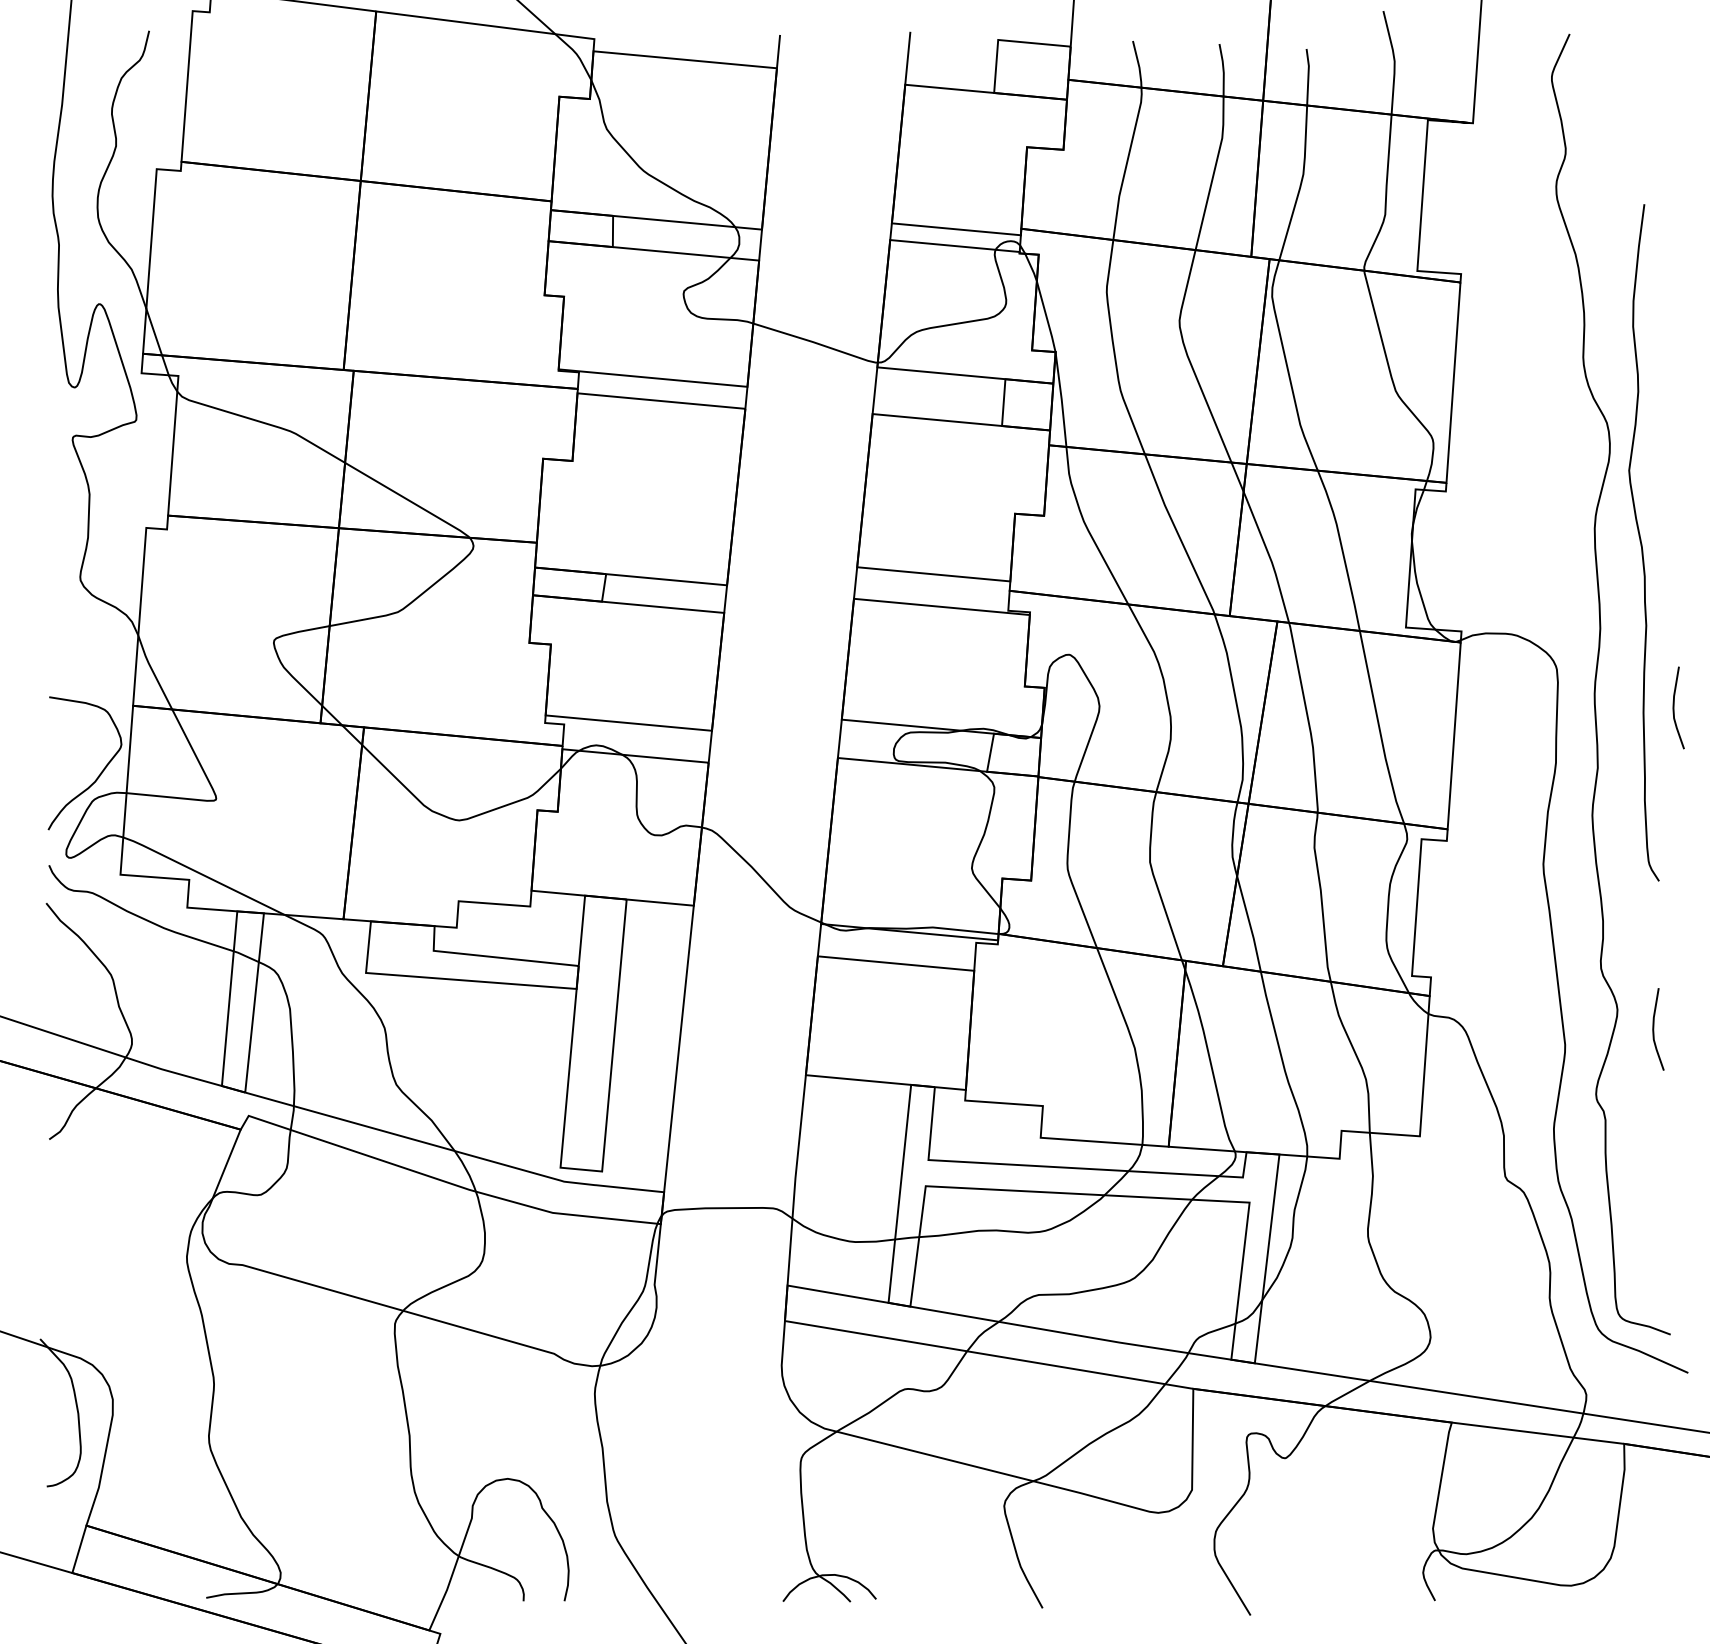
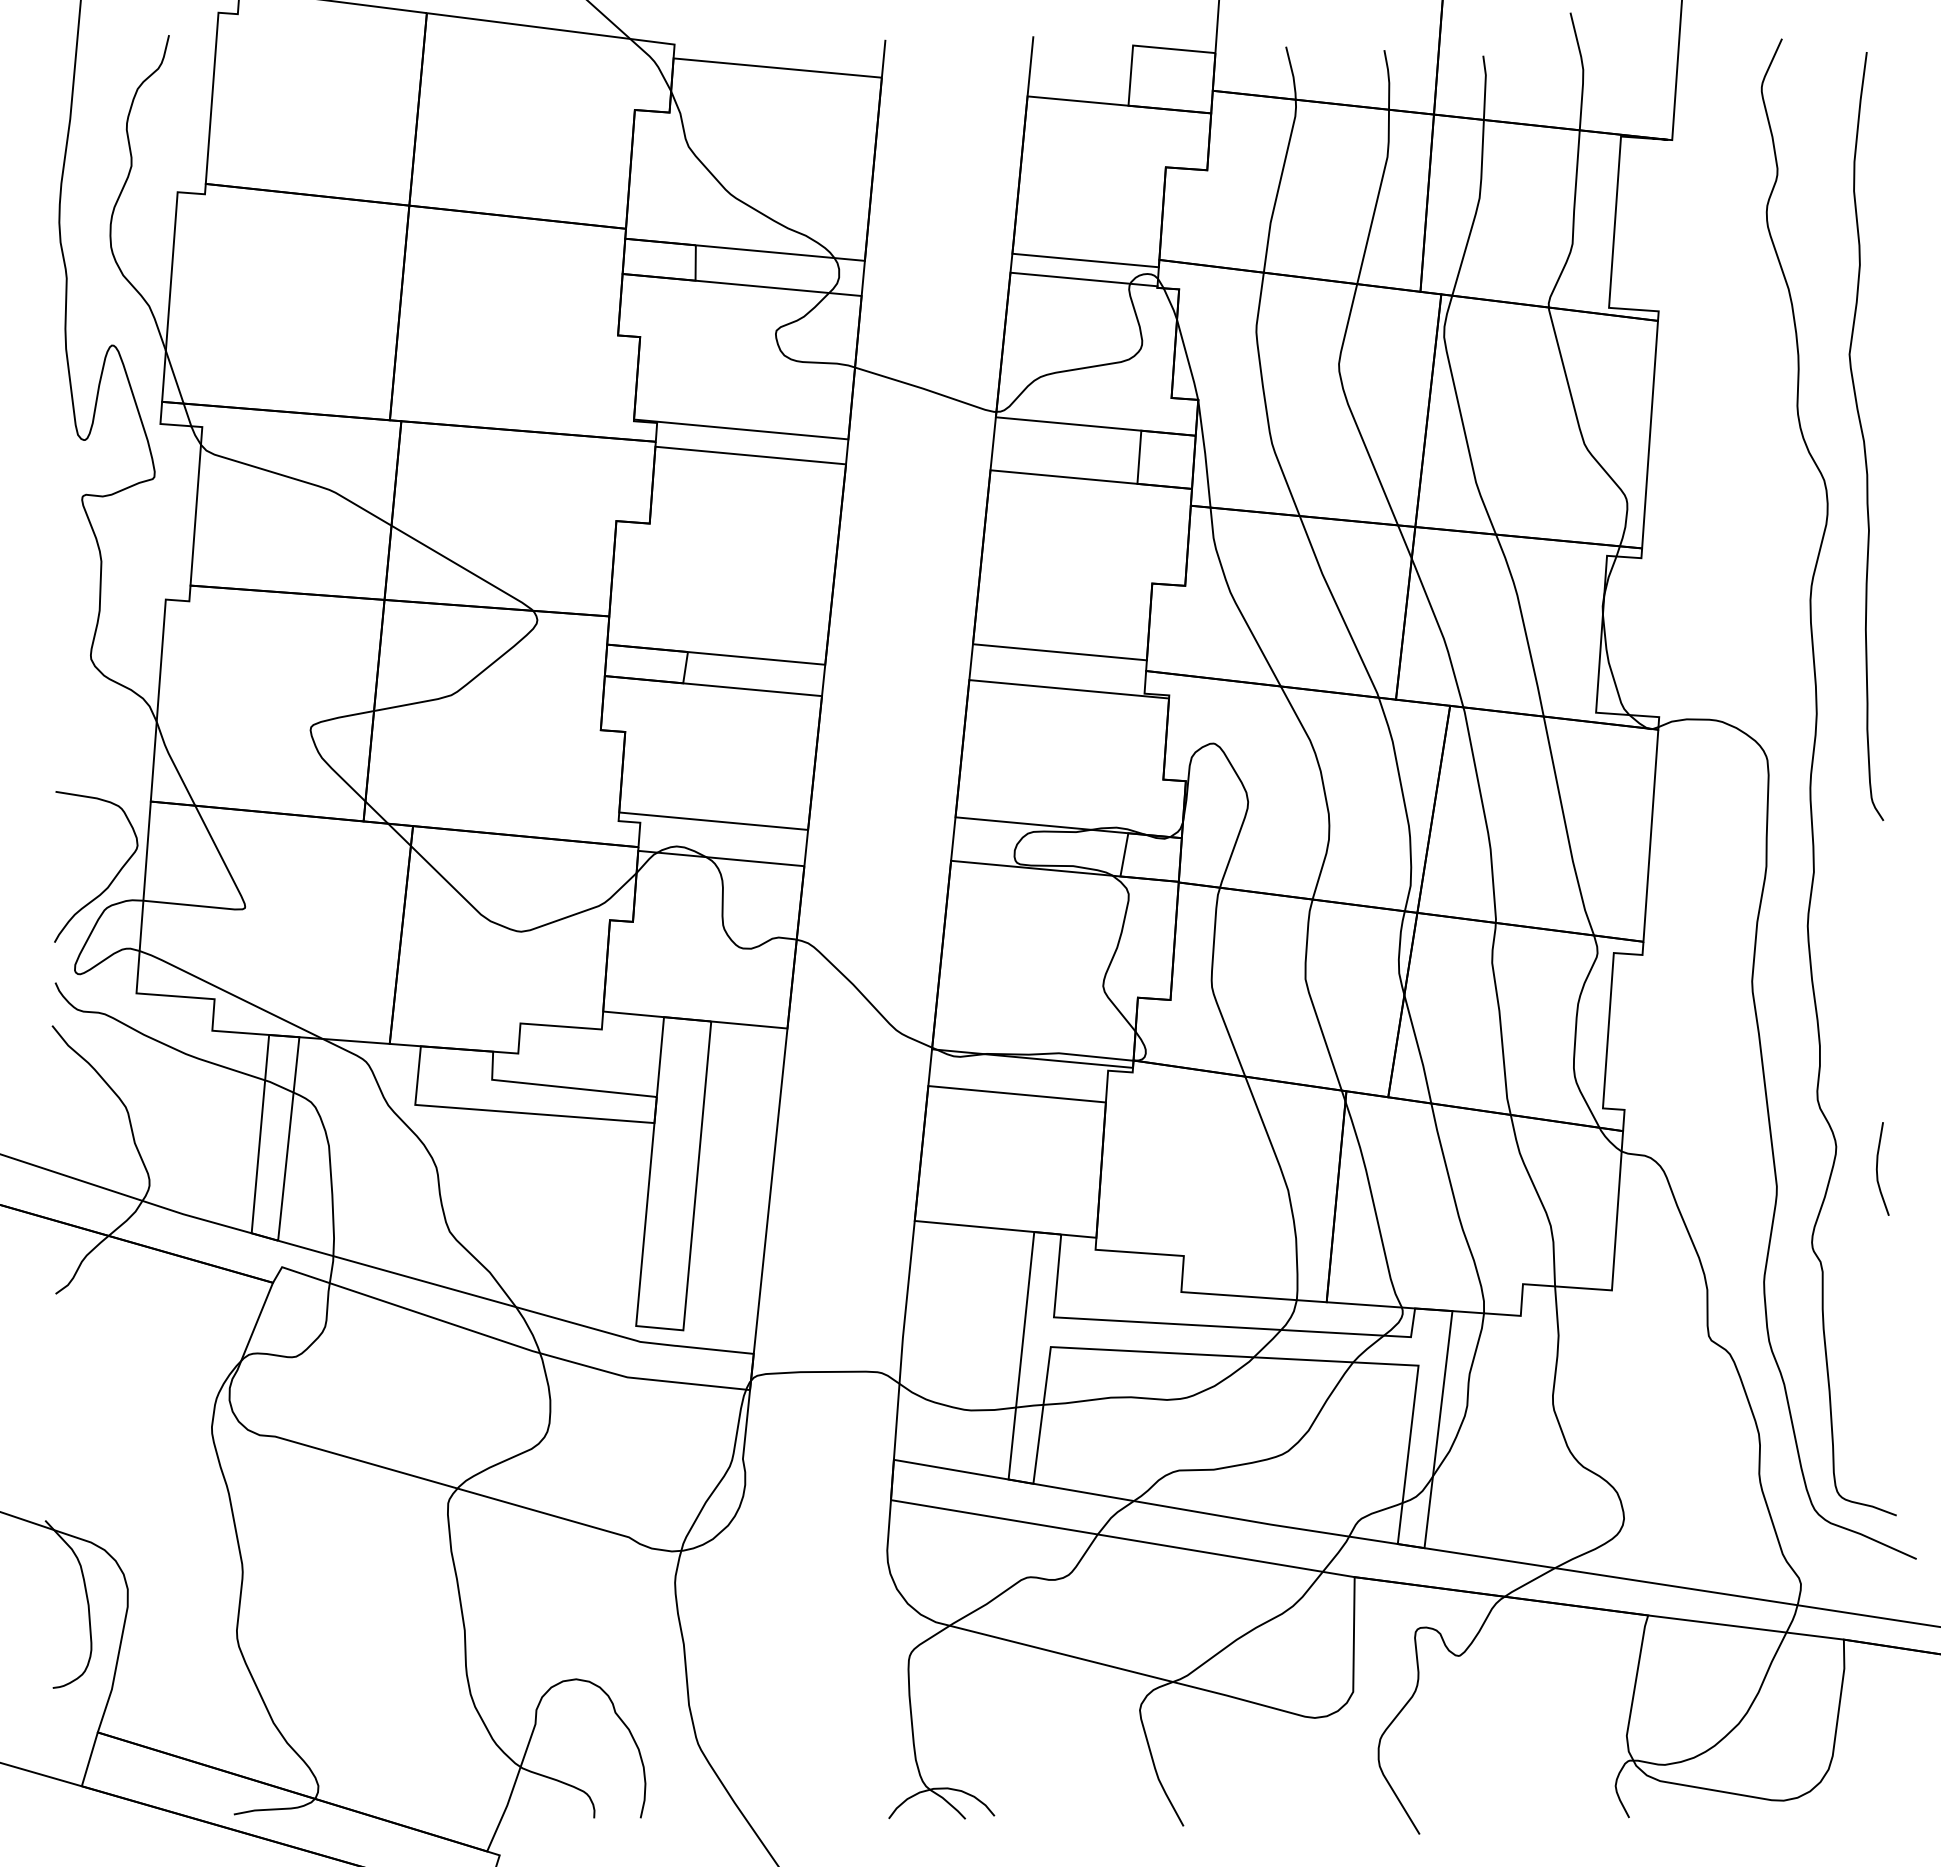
curve: (1642, 543) -> (1864, 437), moved
curve: (1674, 707) -> (1900, 803), removed

